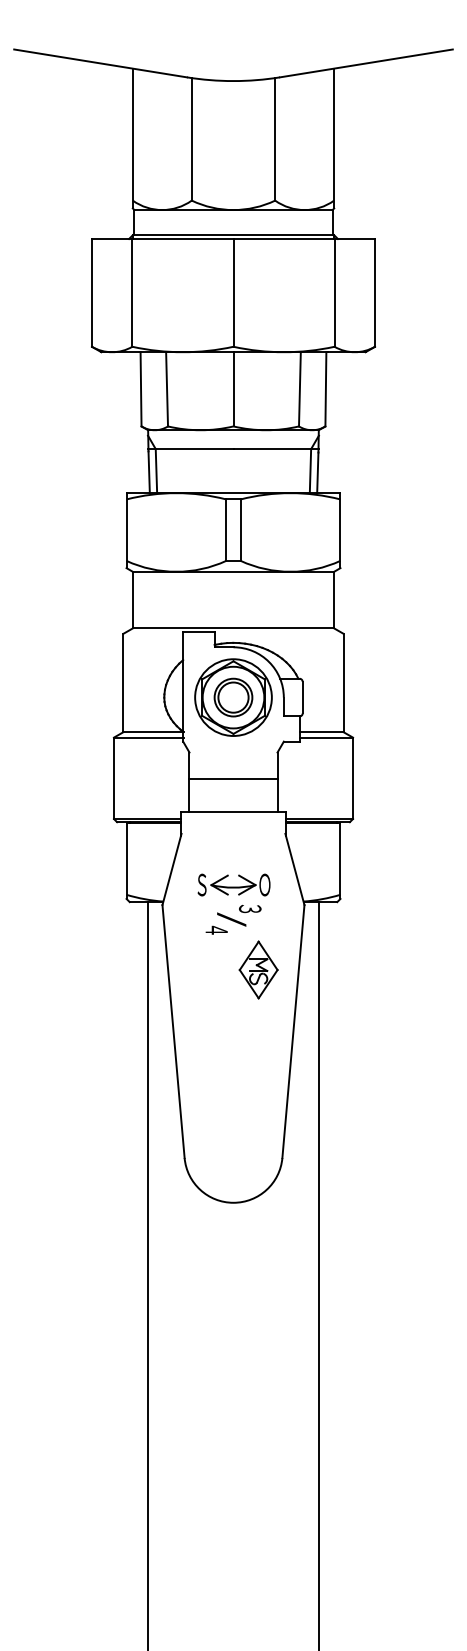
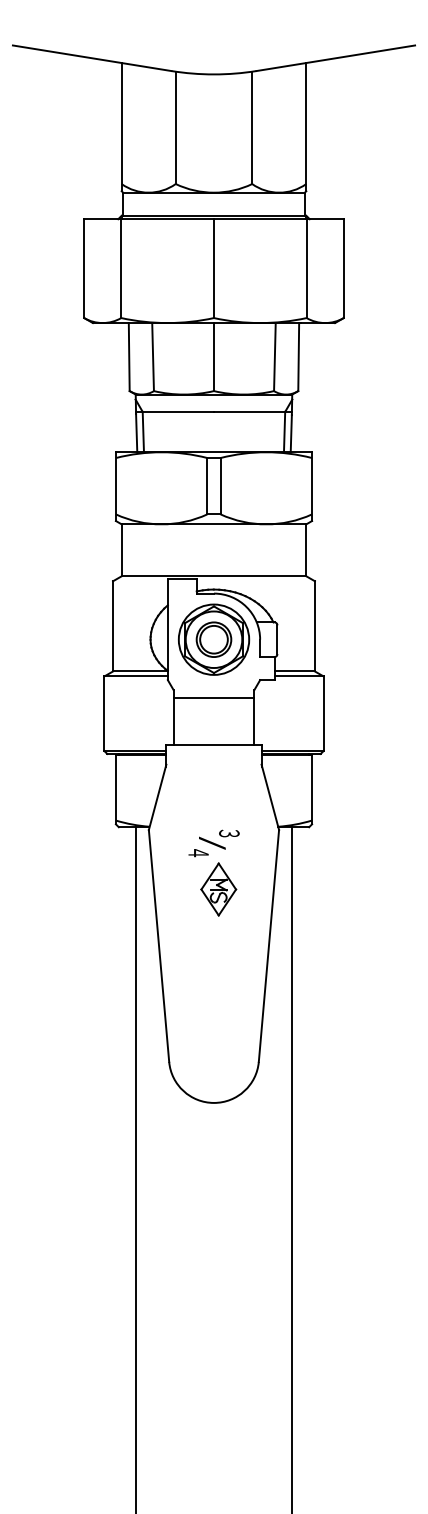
line: (233, 779) -> (214, 698), moved
part: (233, 884) -> (214, 811), removed
part: (258, 969) -> (218, 889), moved

